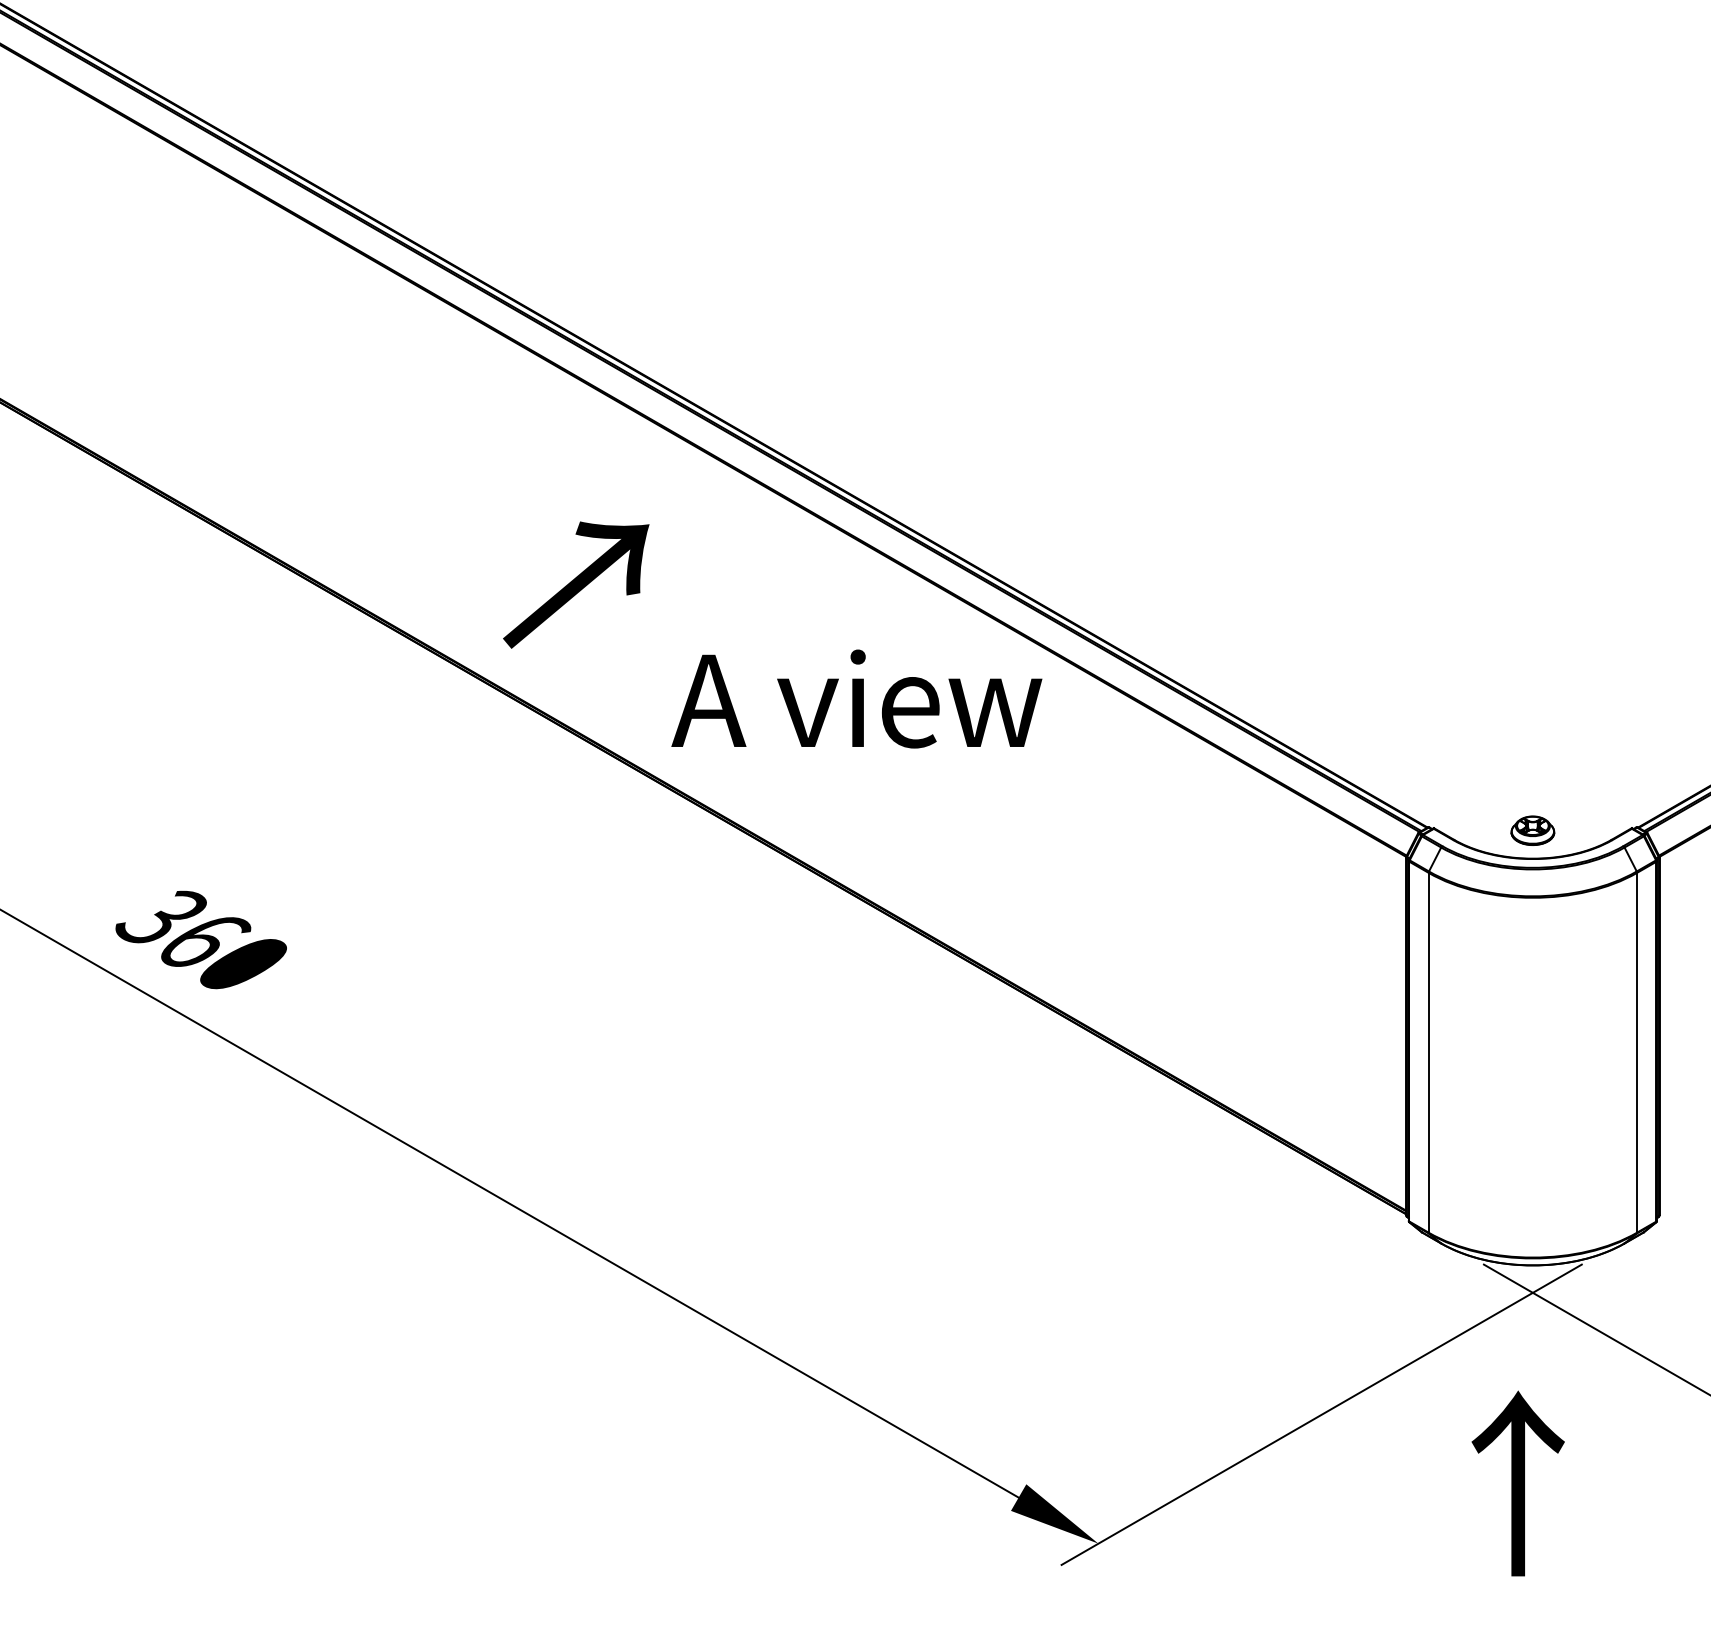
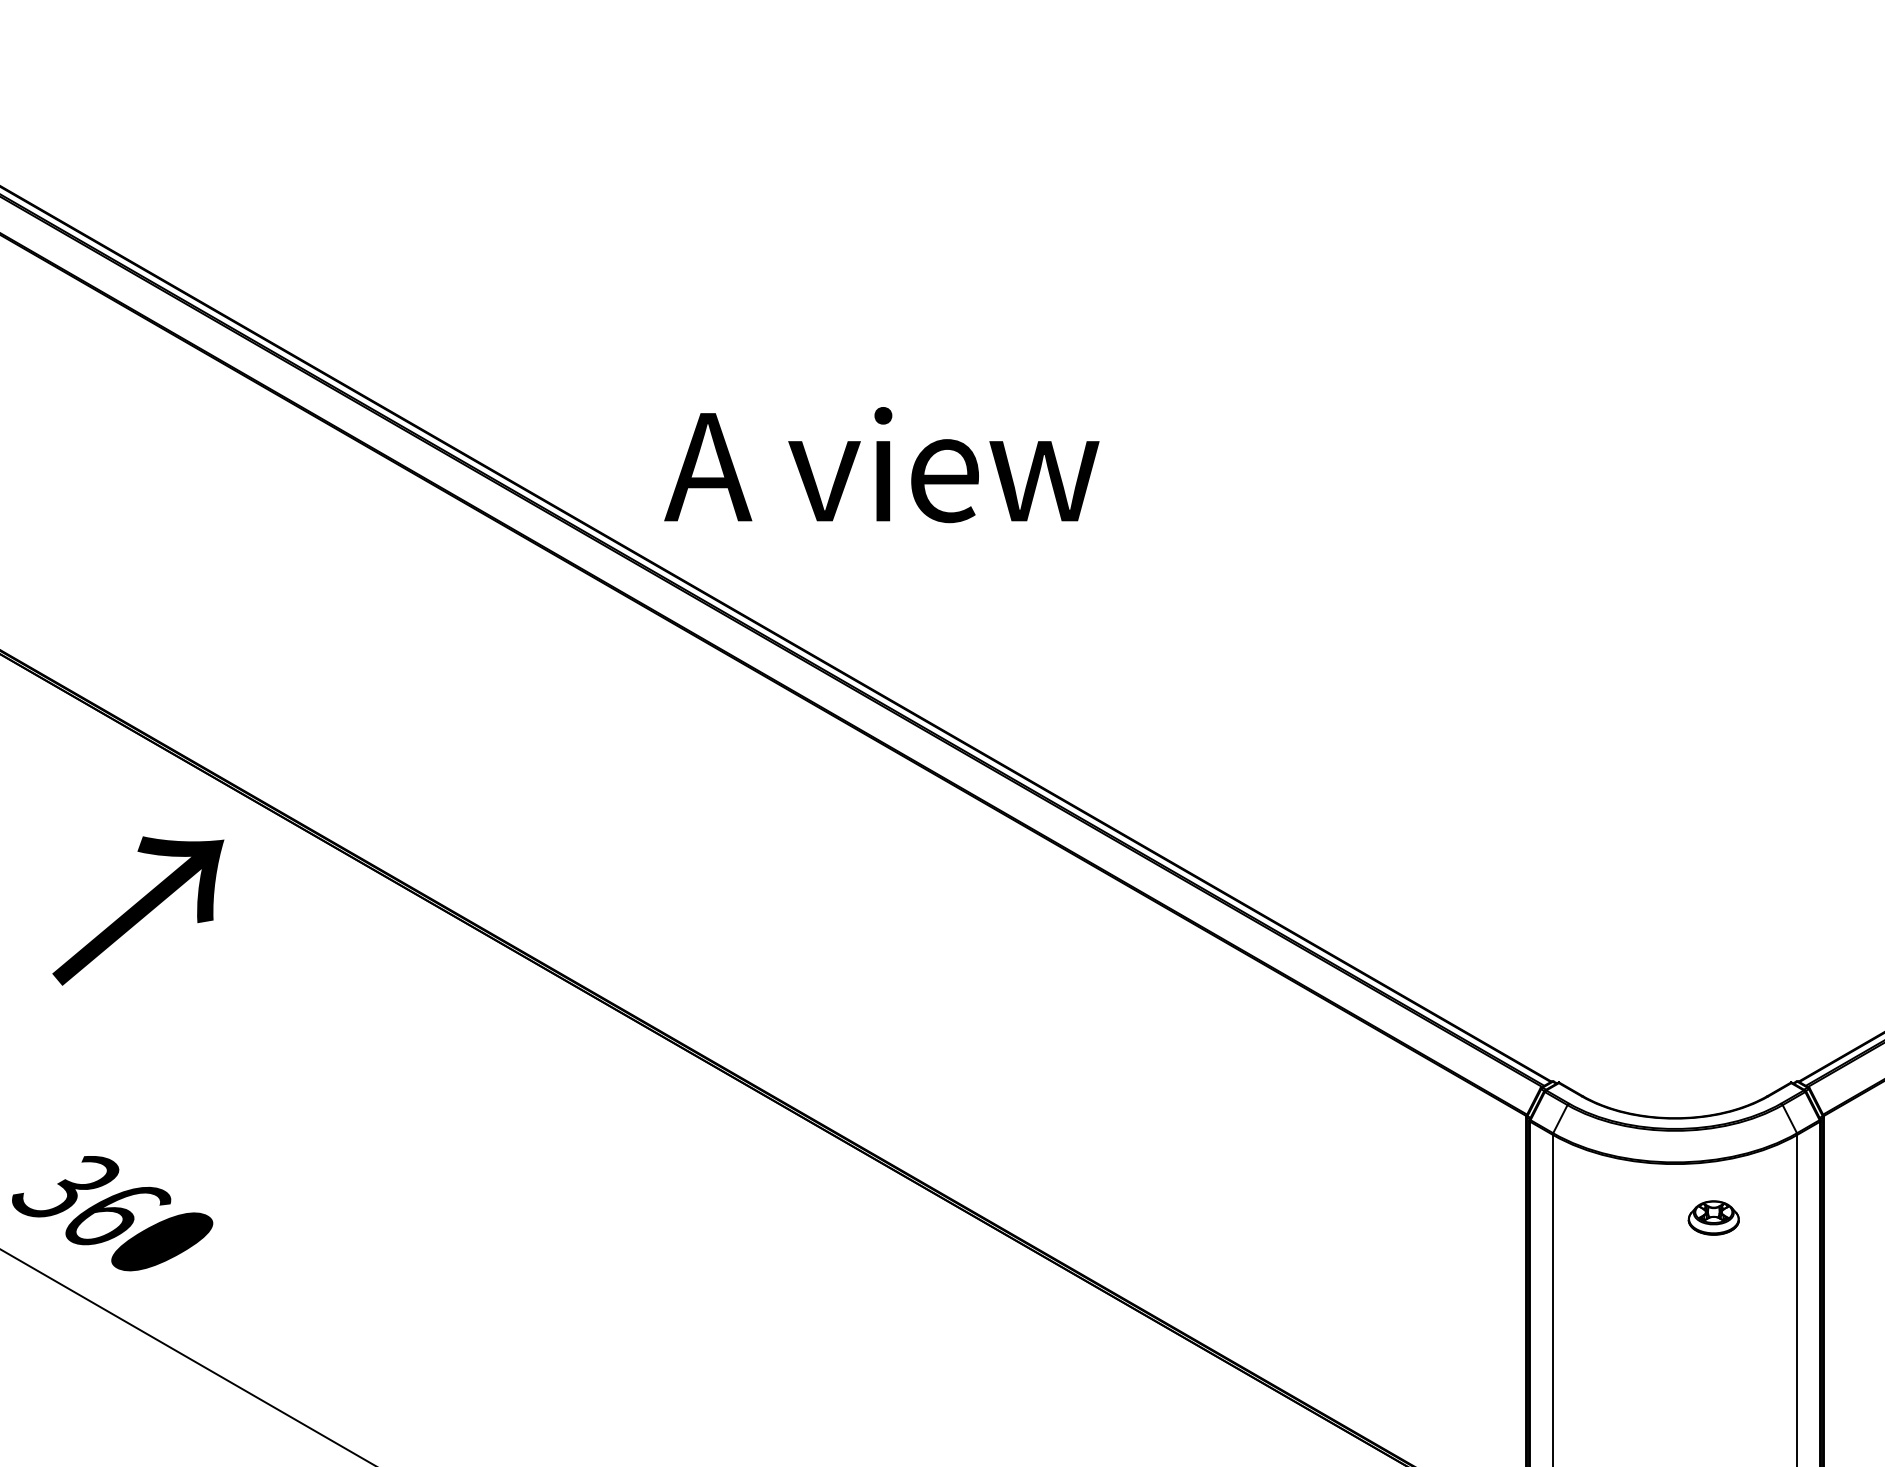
text: (576, 584) -> (138, 910), moved
text: (856, 698) -> (881, 464), moved
part: (1532, 830) -> (1713, 1217), moved

